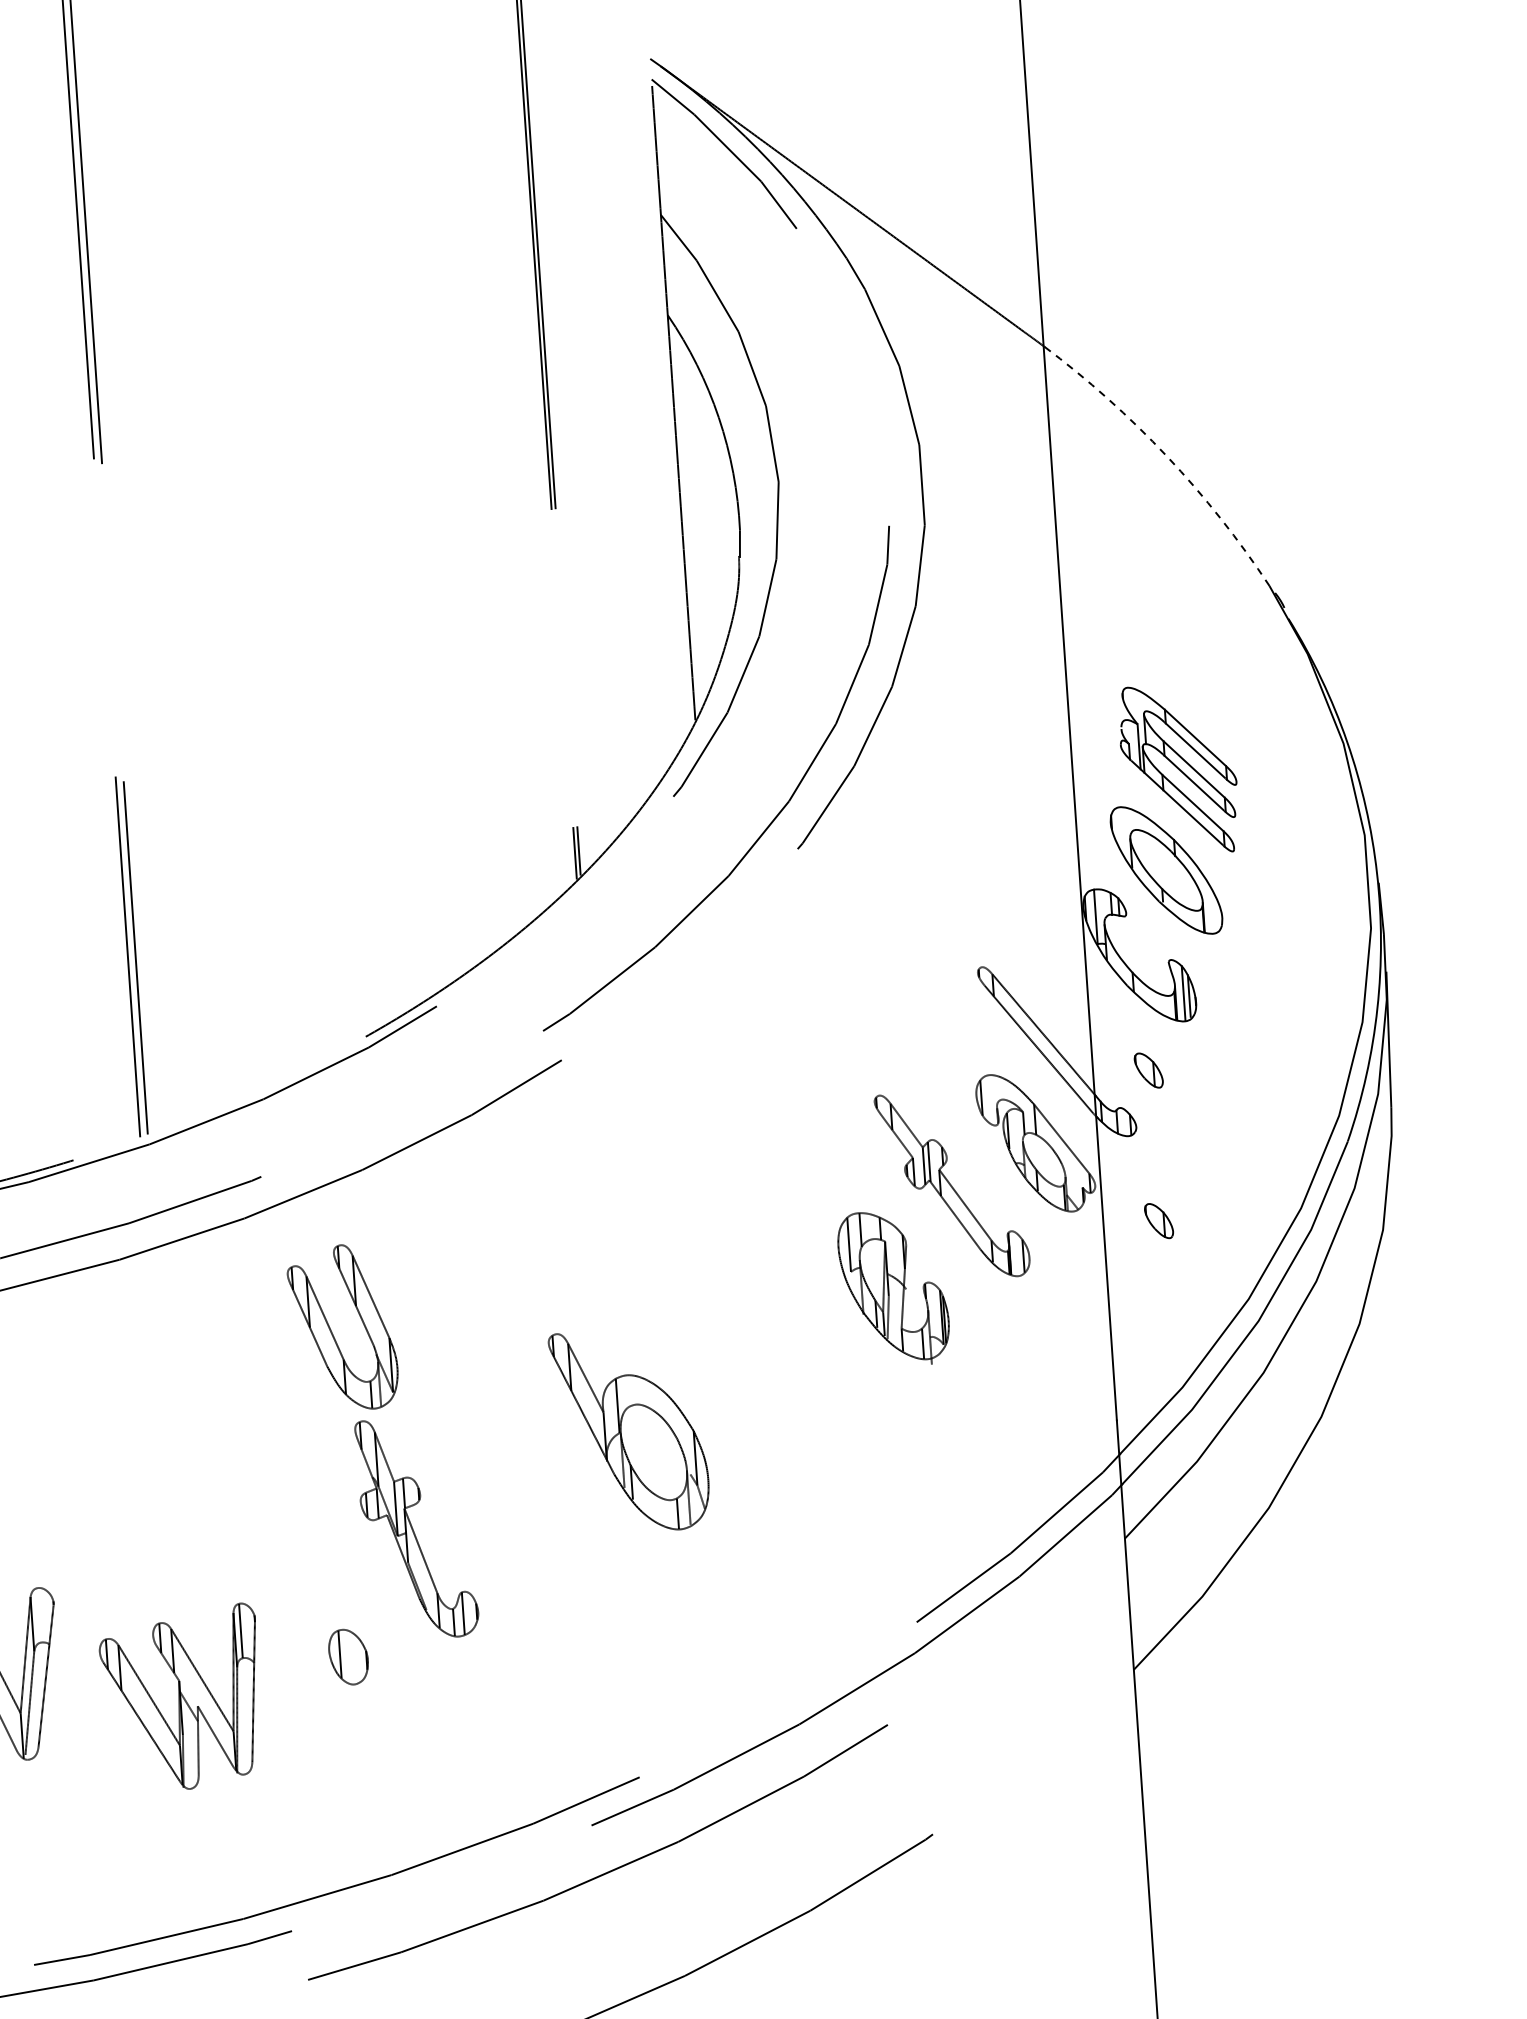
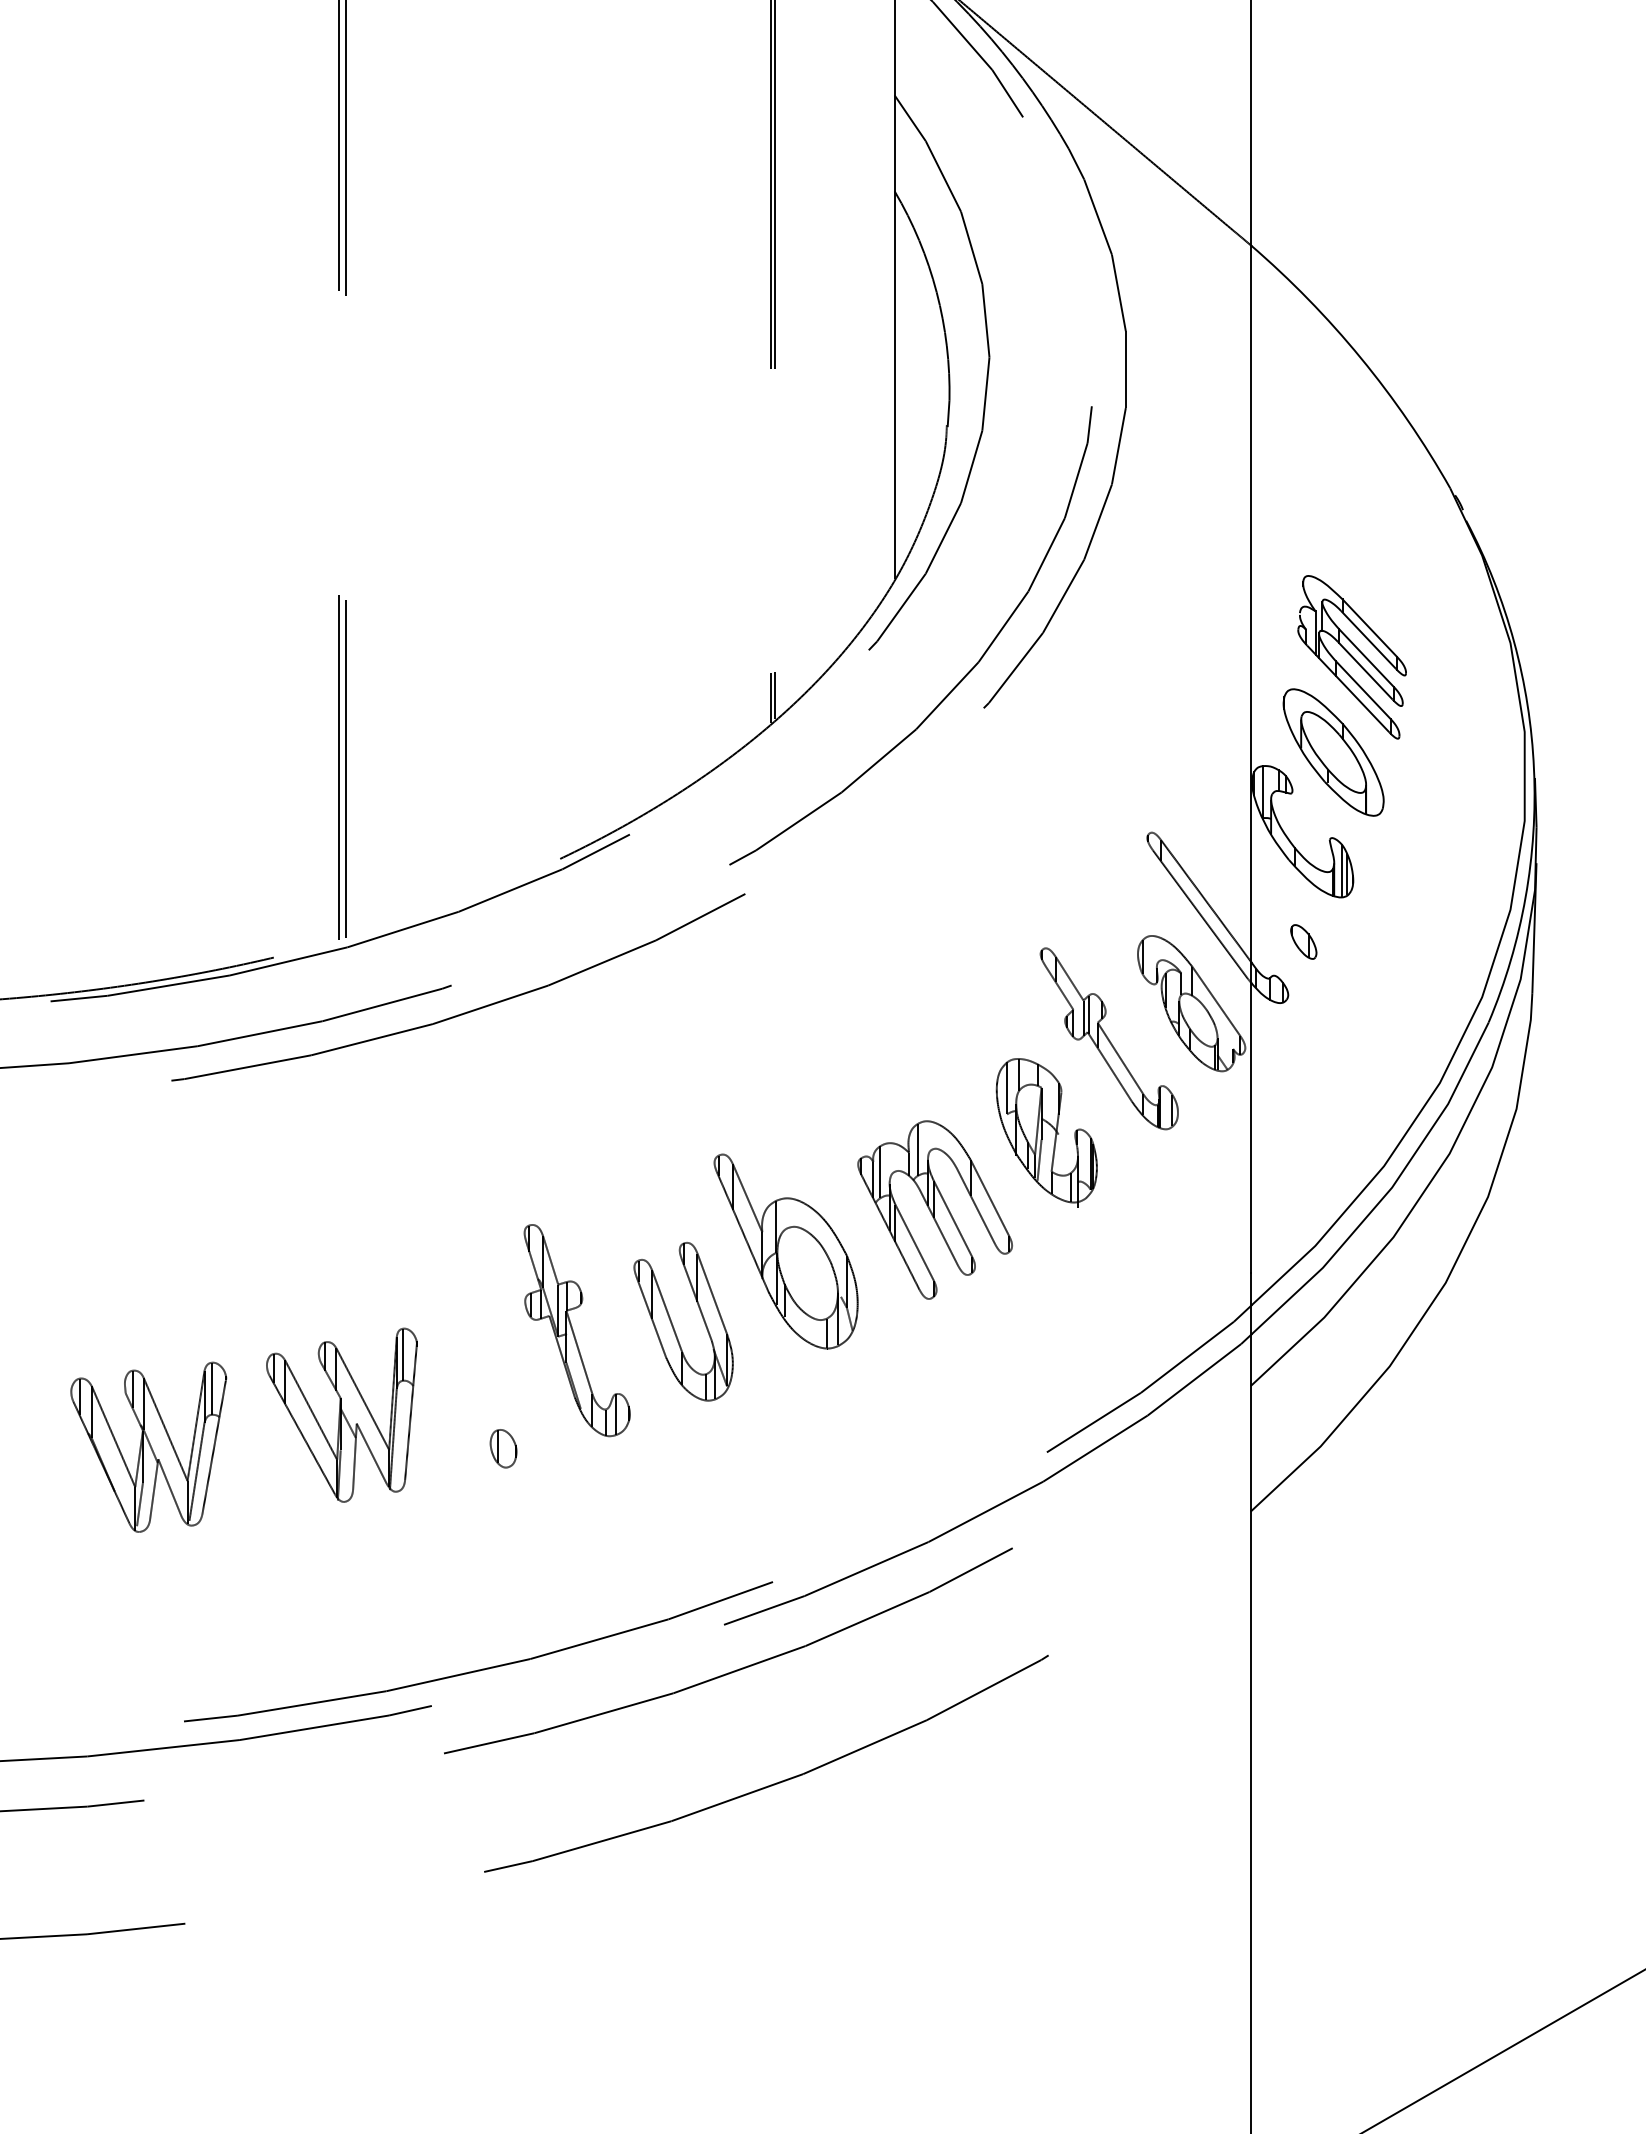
arc: (1166, 456) -> (1360, 358), dashed -> solid
part: (1158, 1220) -> (1303, 1085), removed
part: (332, 1332) -> (673, 1325), moved
part: (781, 1376) -> (934, 1209), added
line: (39, 1615) -> (211, 1388), added
part: (348, 1656) -> (503, 1448), size x0.71
part: (181, 1697) -> (341, 1414), moved

